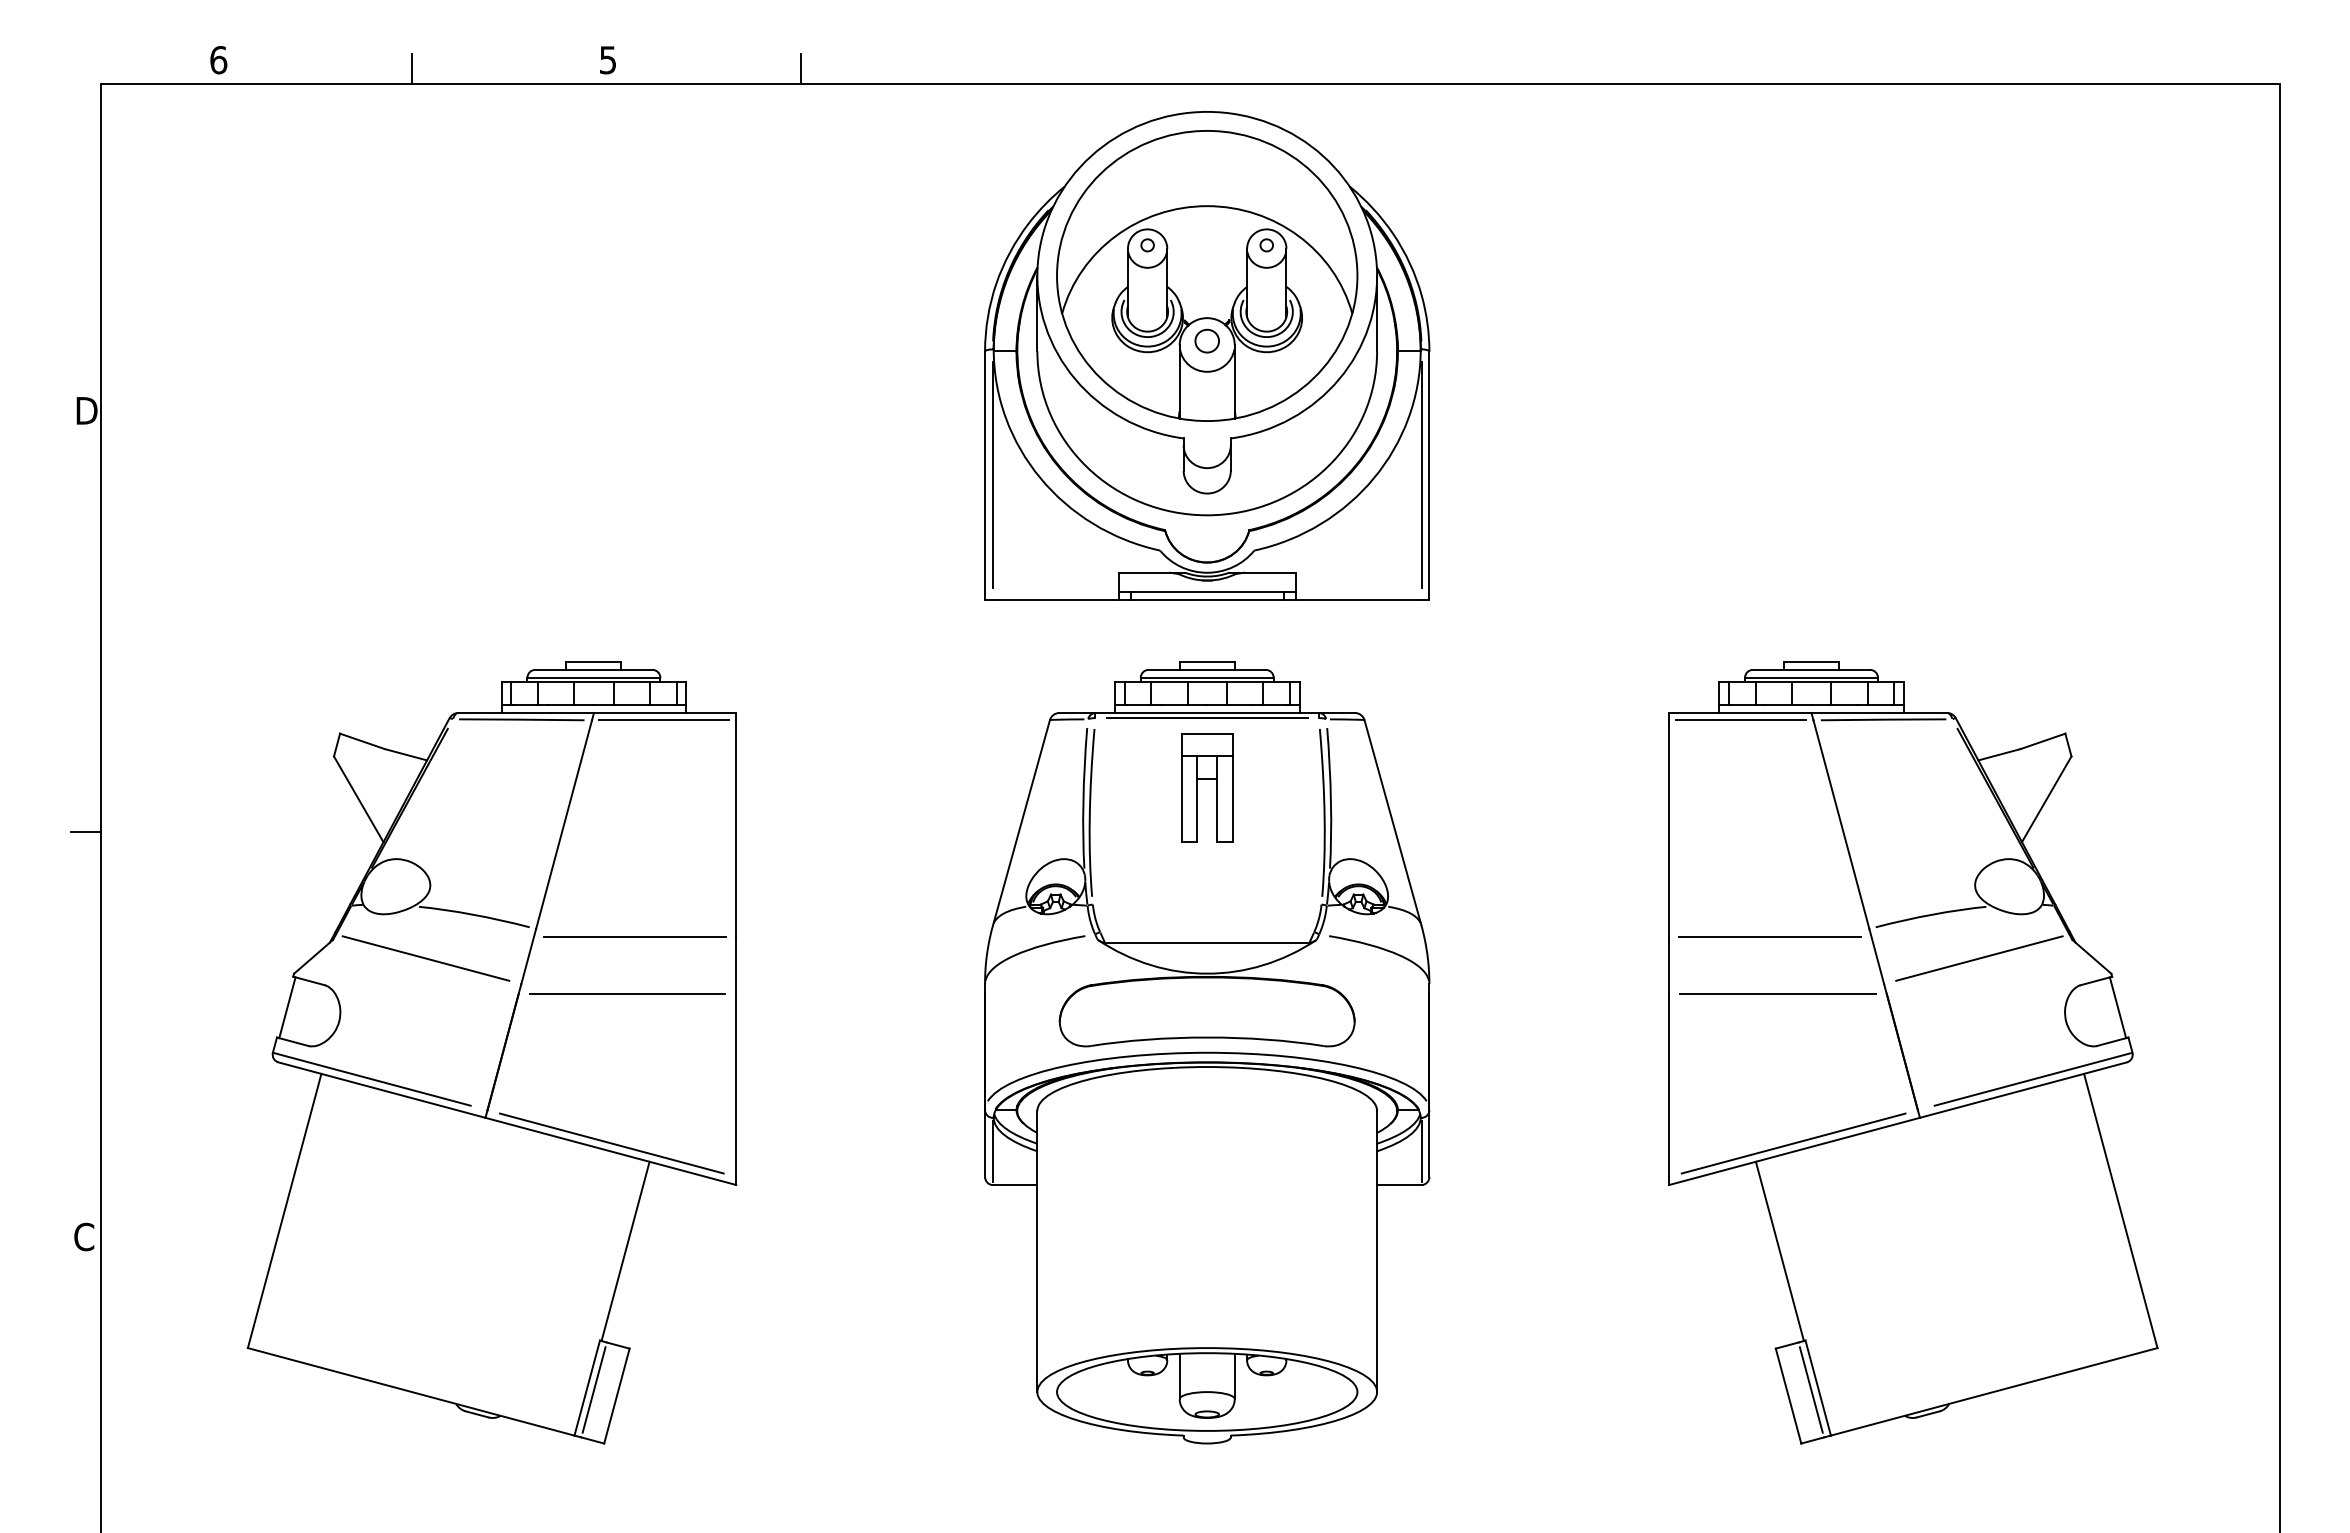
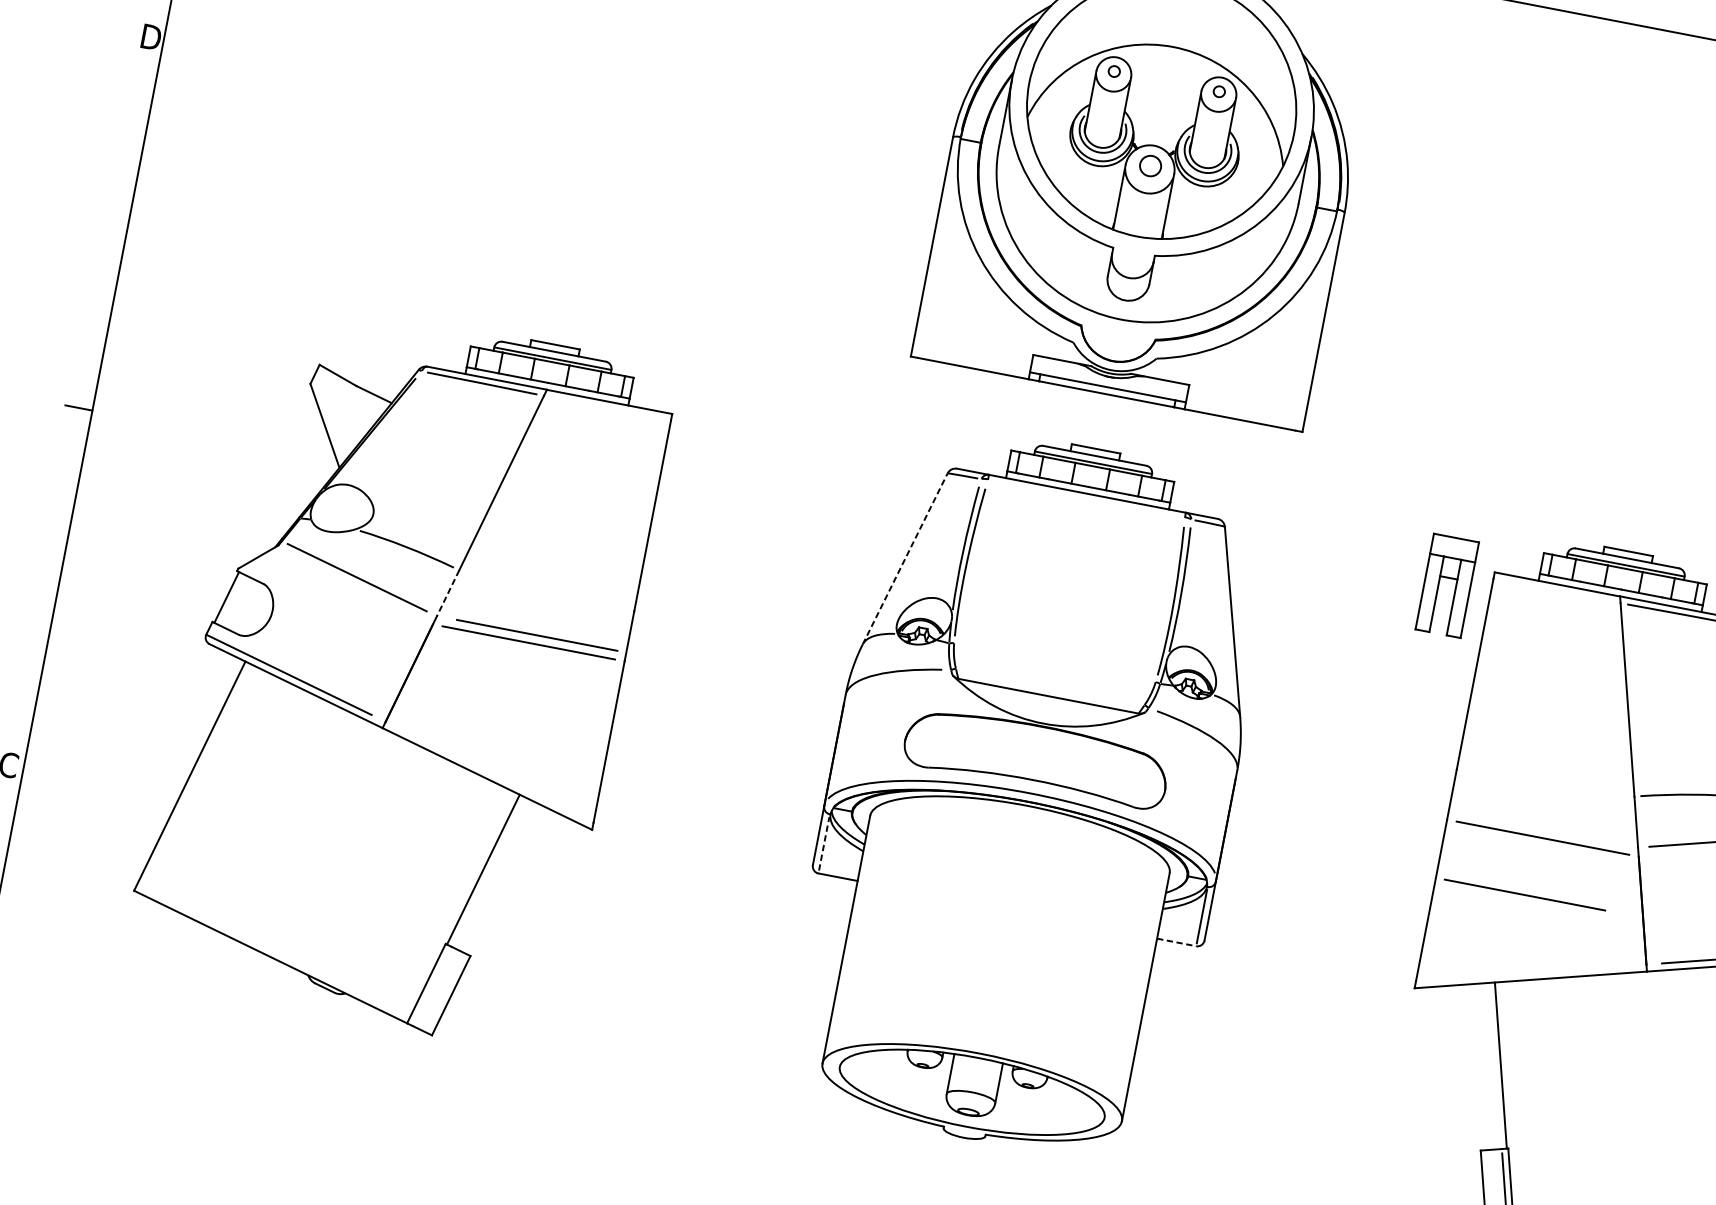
line: (992, 474) -> (938, 247), removed
line: (1421, 474) -> (1316, 319), removed
line: (1206, 718) -> (1085, 498), removed
line: (663, 720) -> (606, 408), removed
line: (1741, 720) -> (1557, 591), removed
part: (1207, 779) -> (1448, 578), moved
line: (1021, 822) -> (905, 558), solid -> dashed
line: (634, 936) -> (536, 635), moved
line: (1769, 936) -> (1524, 894), moved
line: (528, 957) -> (447, 594), solid -> dashed
line: (611, 1143) -> (489, 772), removed
line: (1793, 1143) -> (1531, 972), removed
line: (992, 1150) -> (823, 842), solid -> dashed
line: (1399, 1184) -> (1176, 942), solid -> dashed
line: (593, 1389) -> (431, 985), removed

